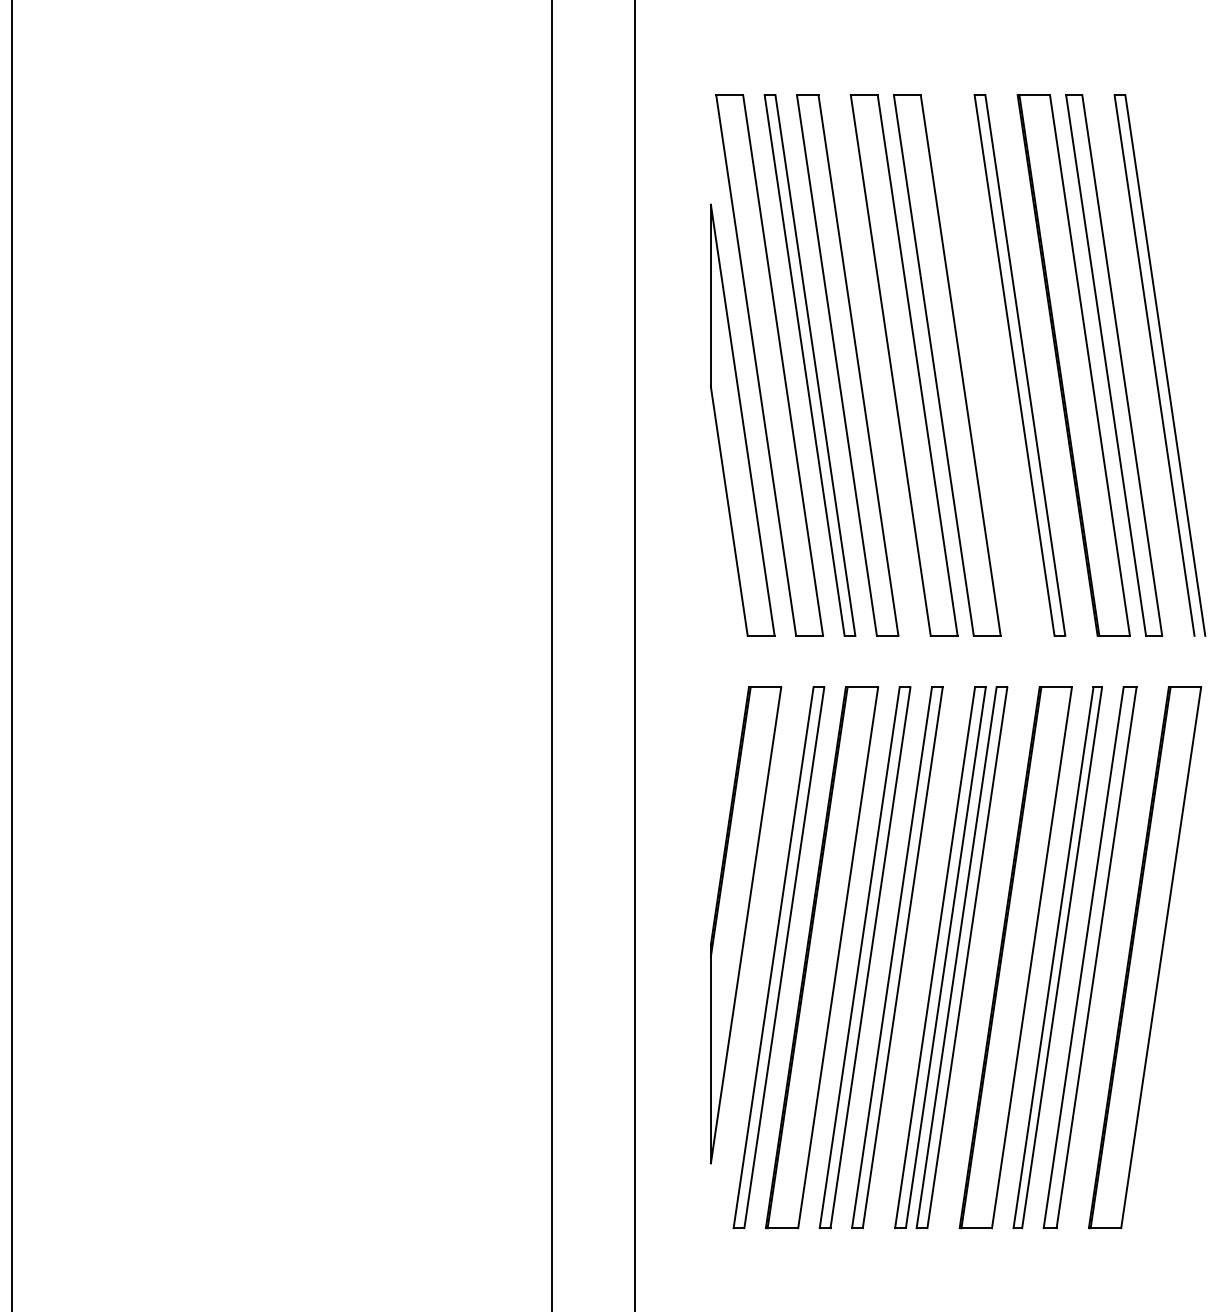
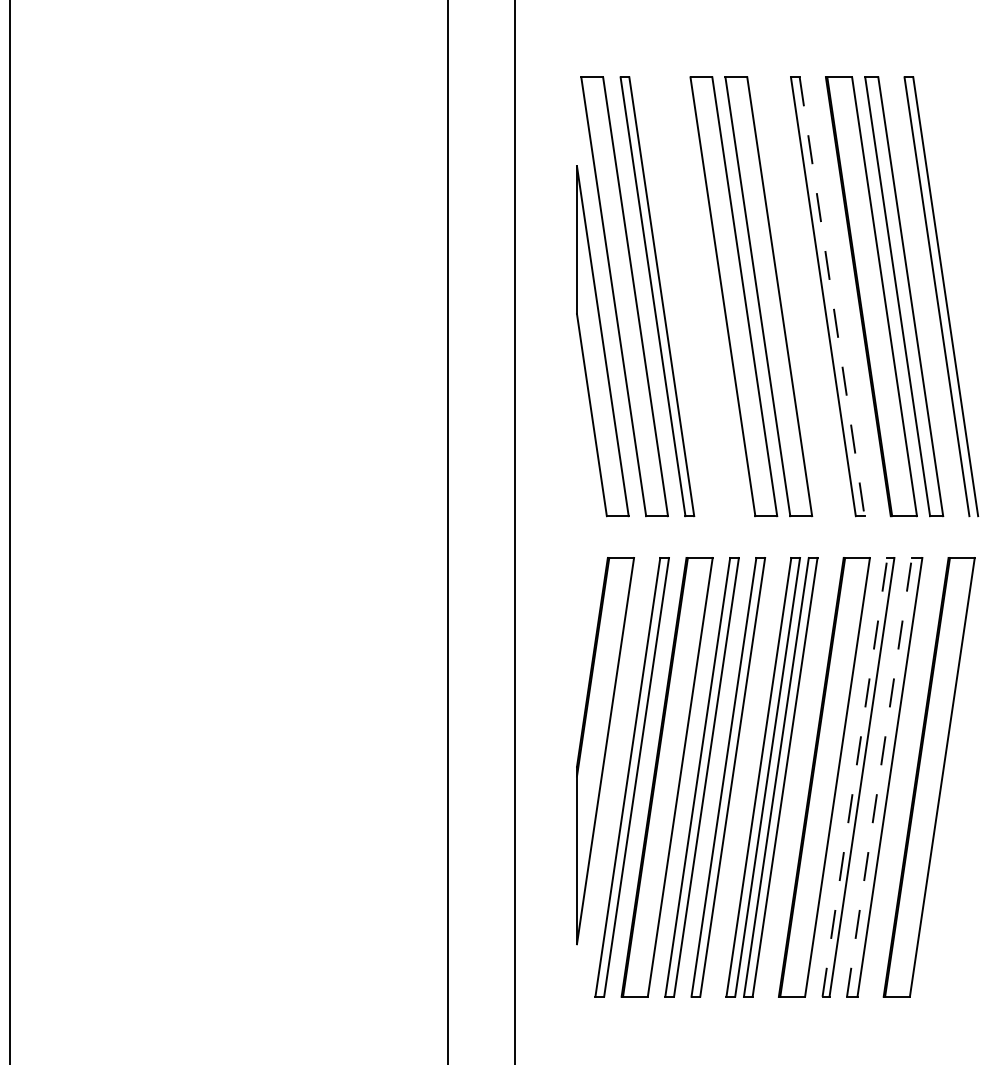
part: (847, 365) -> (687, 296), removed
line: (1025, 365) -> (832, 296), solid -> dashed
line: (1053, 957) -> (854, 777), solid -> dashed
line: (1083, 957) -> (879, 777), solid -> dashed

